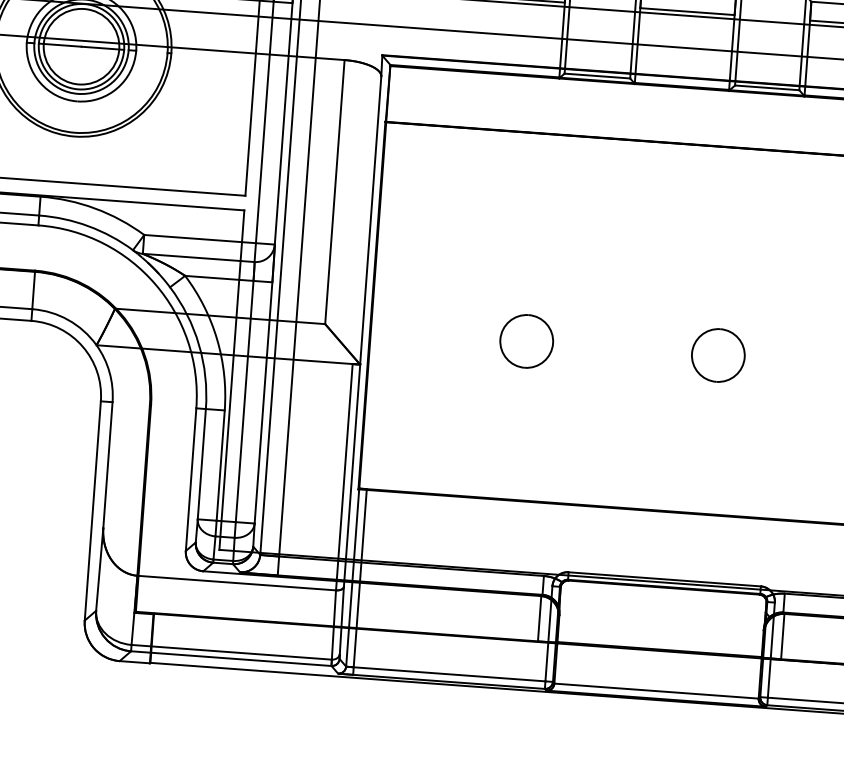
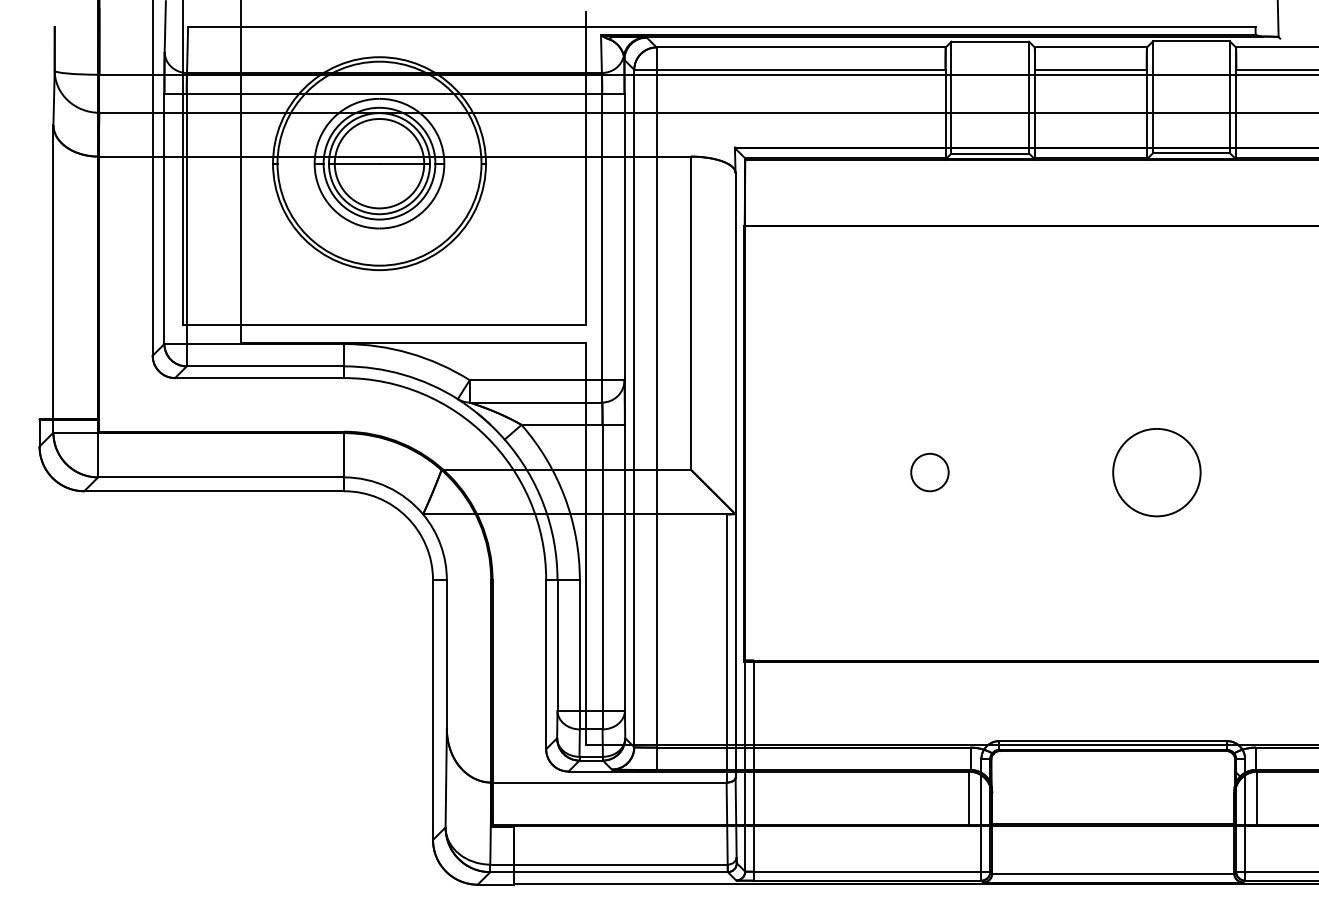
part: (526, 341) -> (929, 472), size x0.6
part: (718, 355) -> (1157, 472), size x1.4

